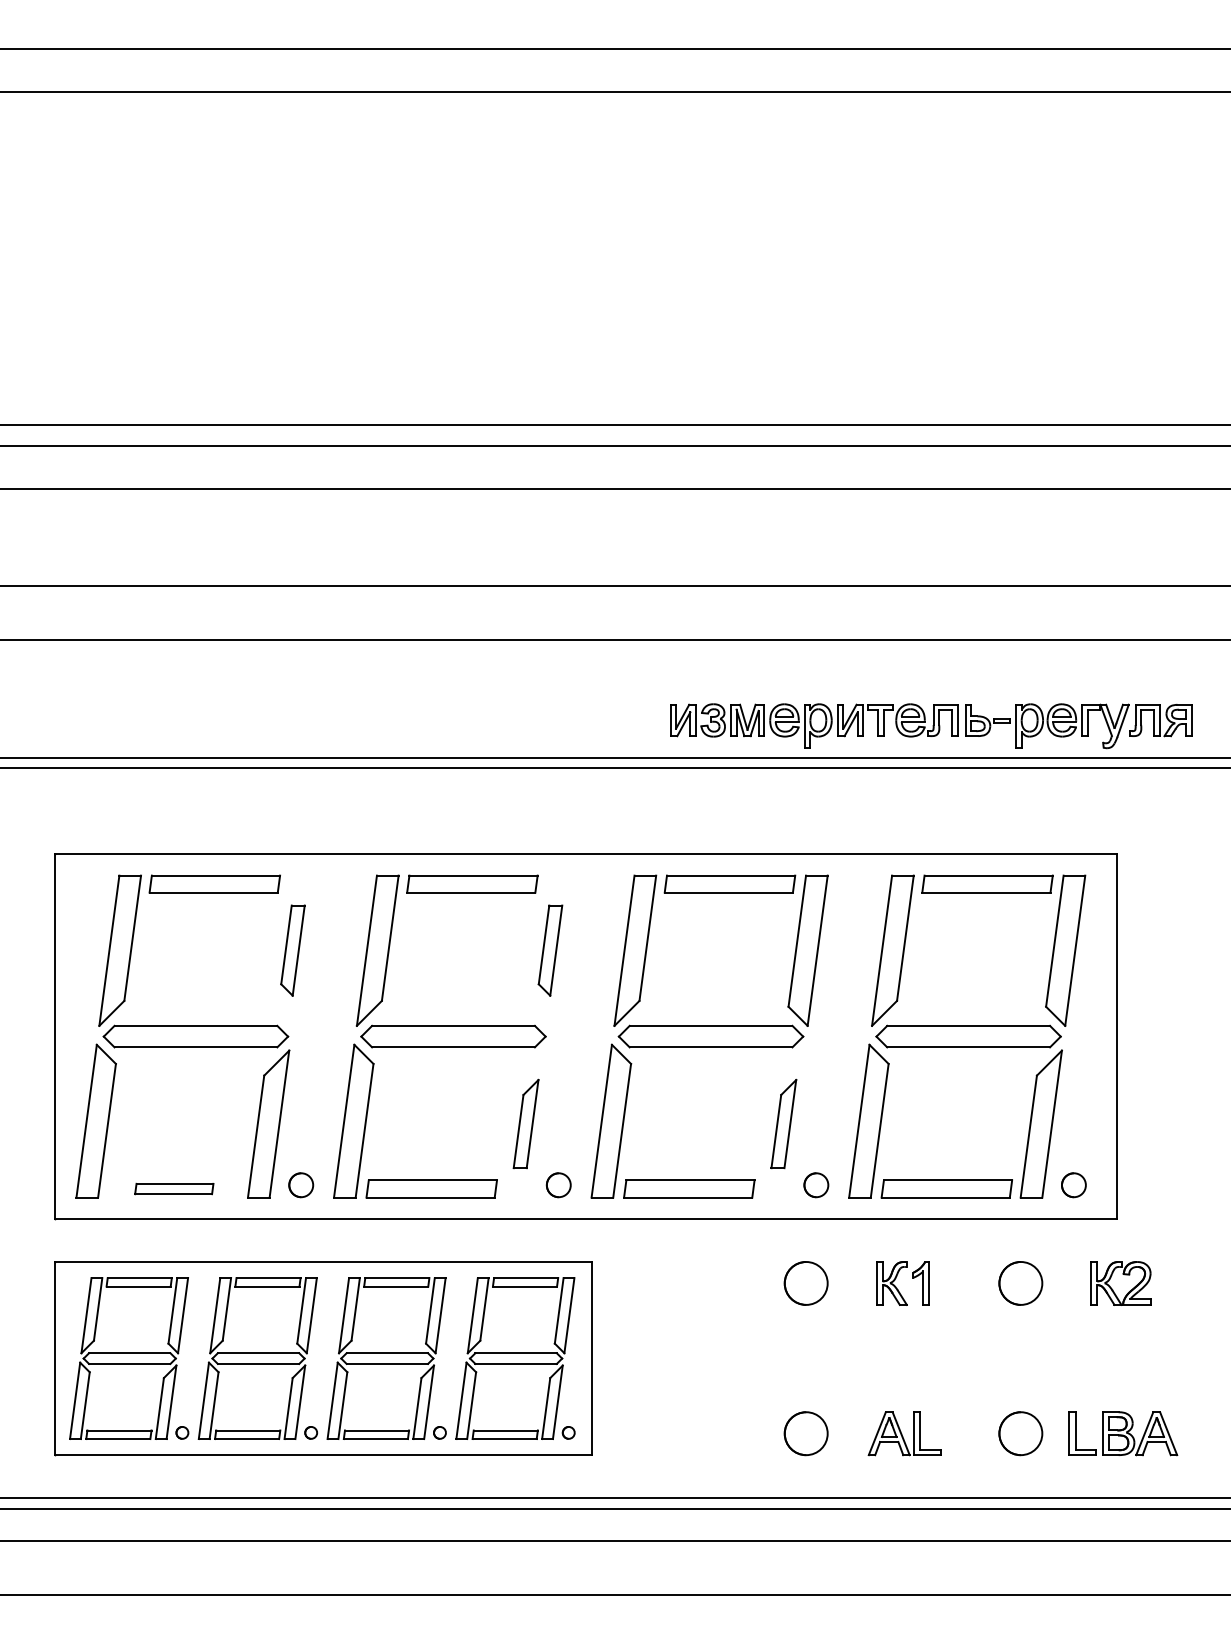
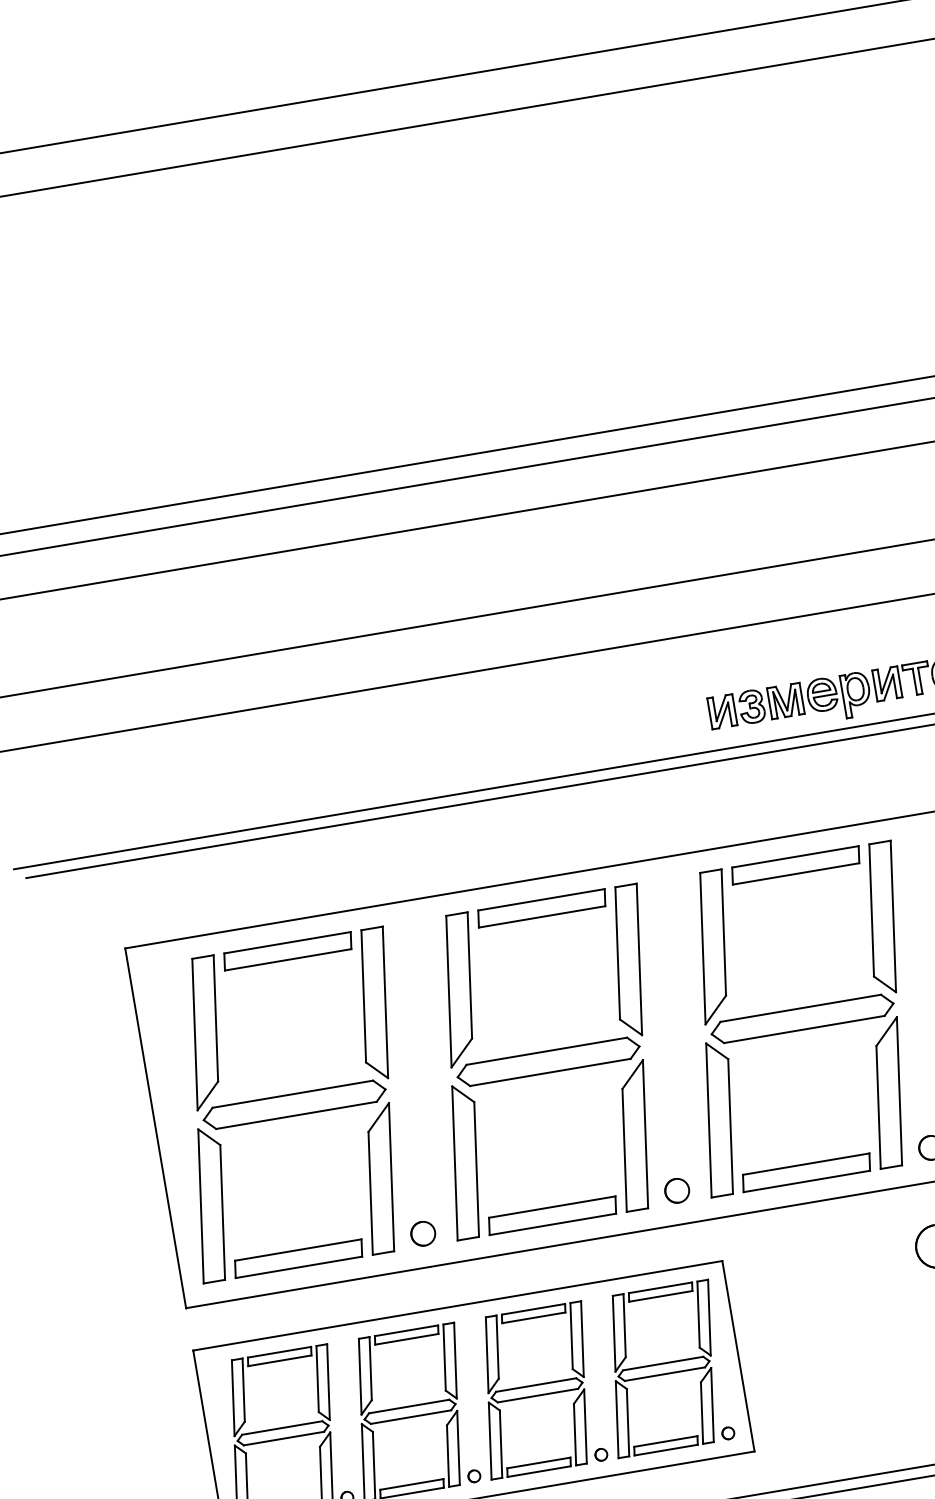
part: (292, 950) -> (375, 1003), size x1.67
part: (550, 950) -> (629, 960), size x1.67
part: (525, 1123) -> (634, 1135), size x1.67
part: (783, 1123) -> (888, 1092), size x1.67
part: (174, 1188) -> (298, 1258), size x1.67

